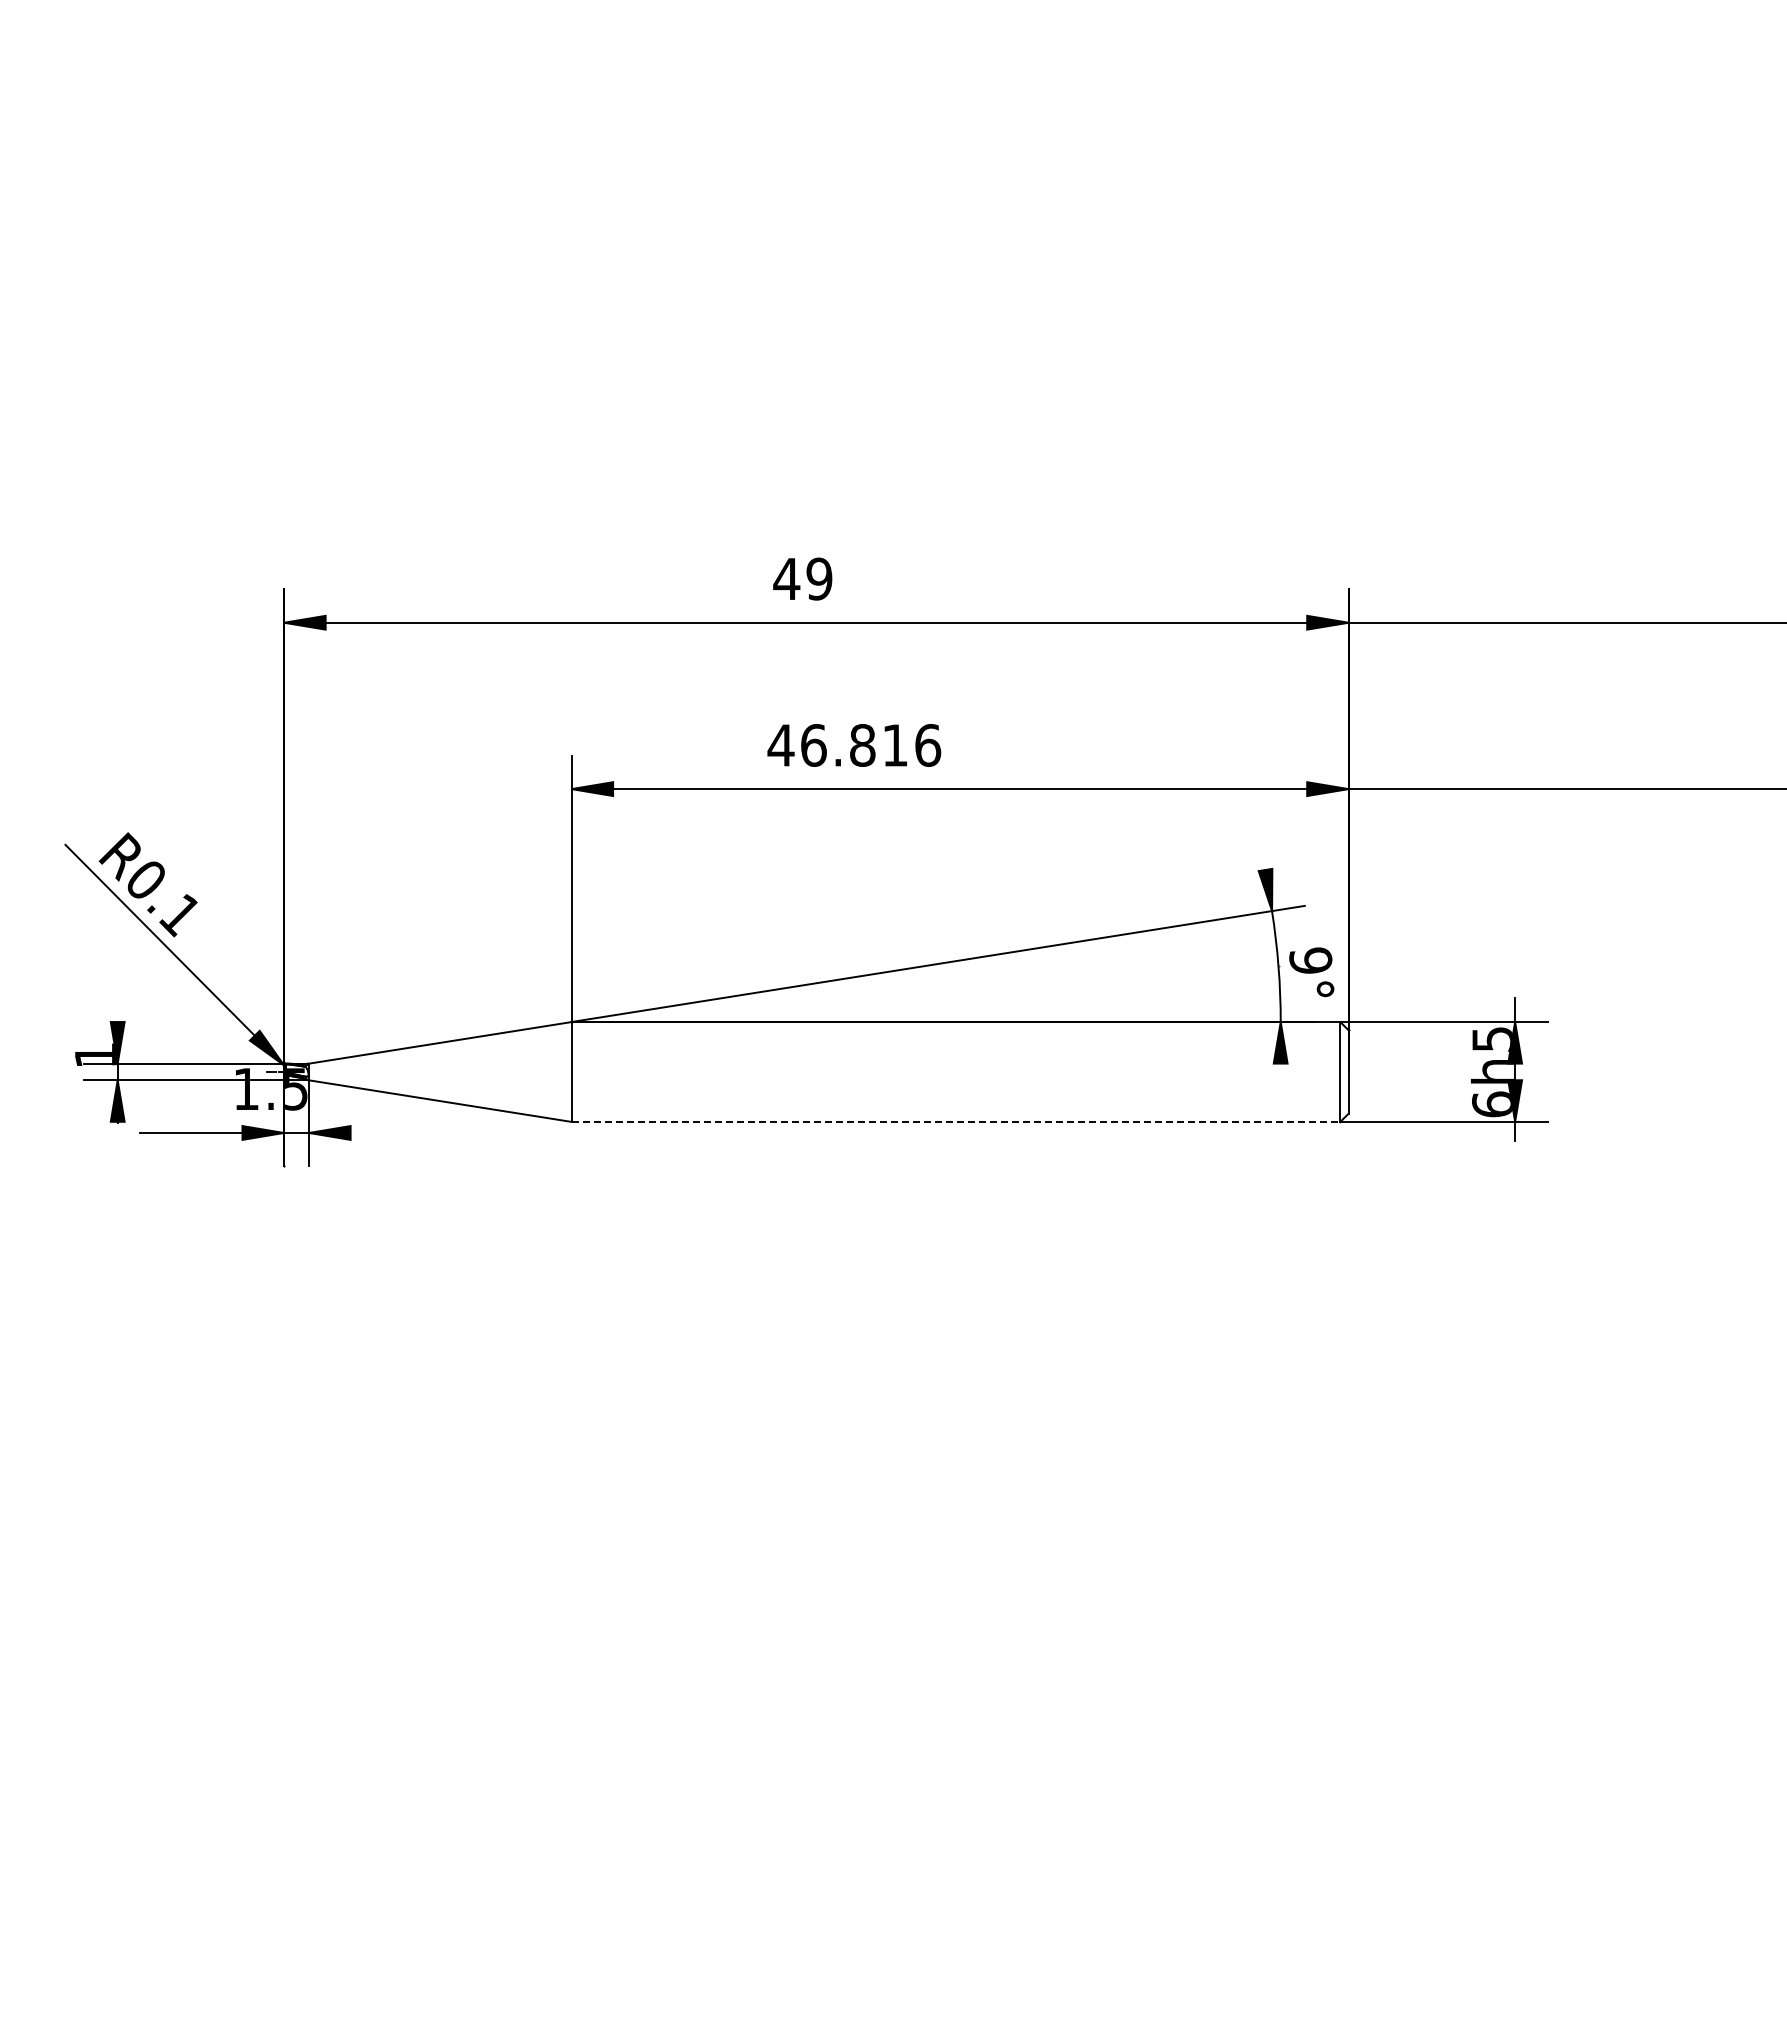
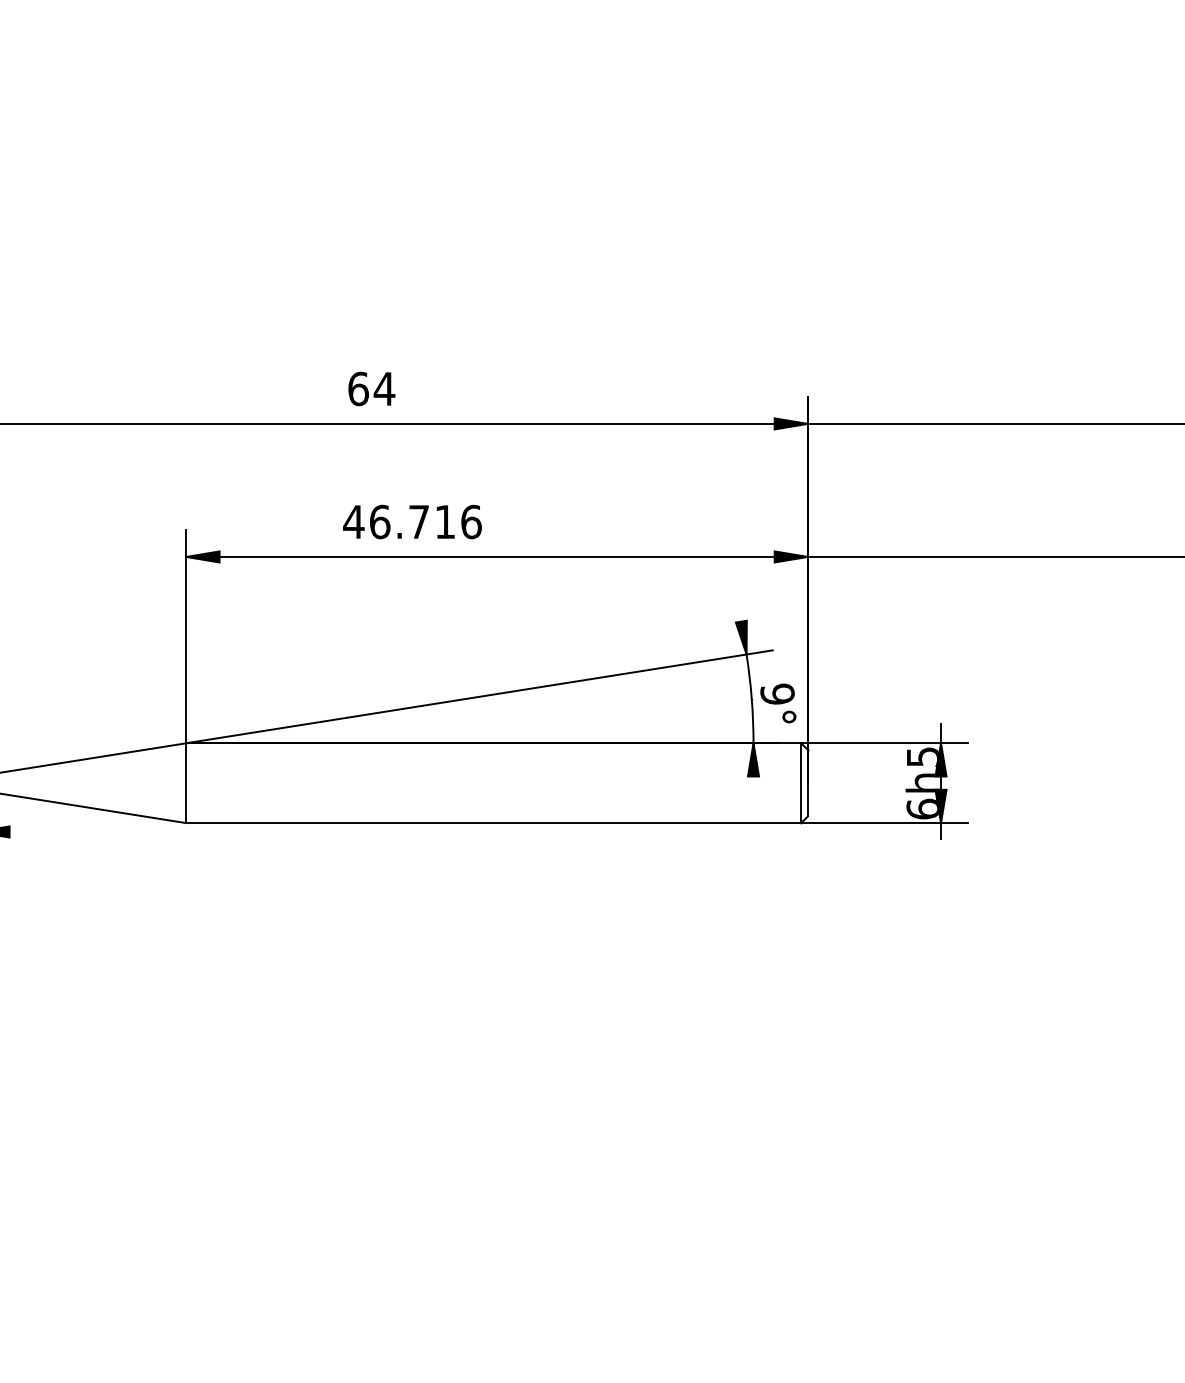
text: (802, 578) -> (371, 388), 49 -> 64
text: (862, 745) -> (419, 522), 46.816 -> 46.716
line: (956, 1121) -> (494, 822), dashed -> solid

